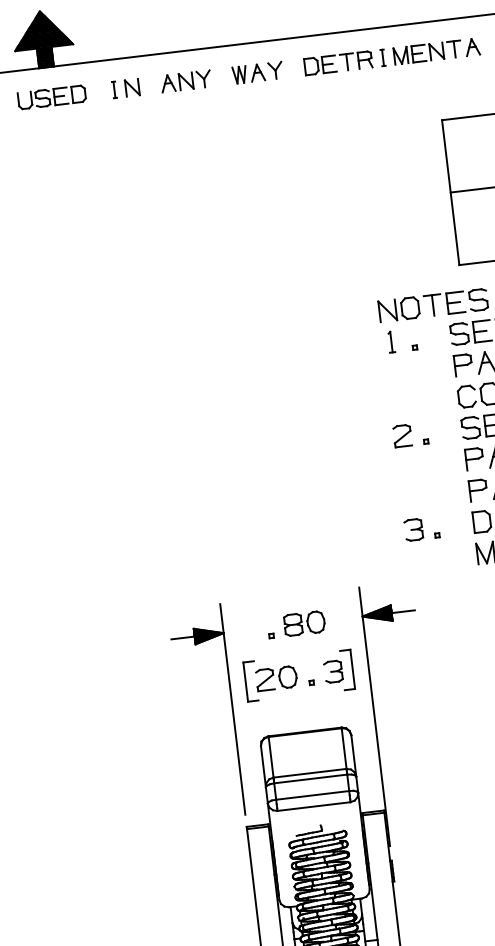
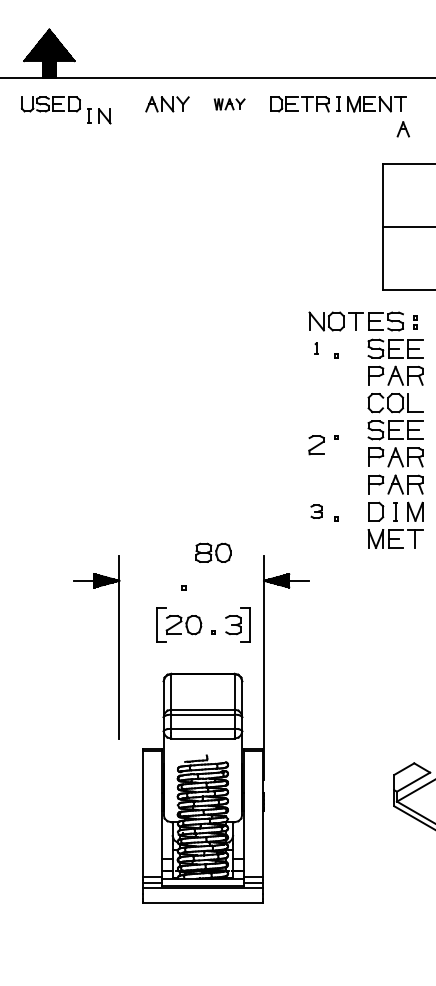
part: (471, 47) -> (402, 129), moved
part: (257, 73) -> (229, 104), size x0.7
part: (126, 88) -> (99, 116), moved
part: (391, 341) -> (316, 348), size x0.6
part: (402, 436) -> (316, 445), moved
part: (413, 529) -> (316, 511), size x0.7
part: (304, 623) -> (213, 552), moved
part: (231, 710) -> (118, 647), moved

